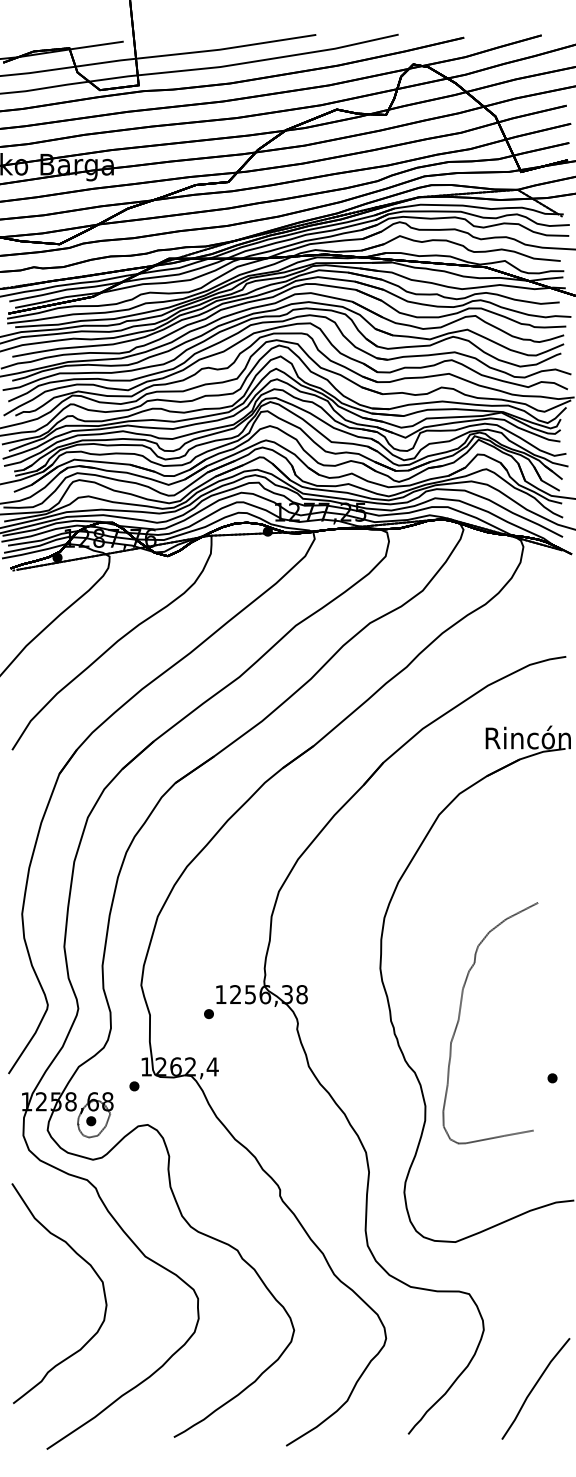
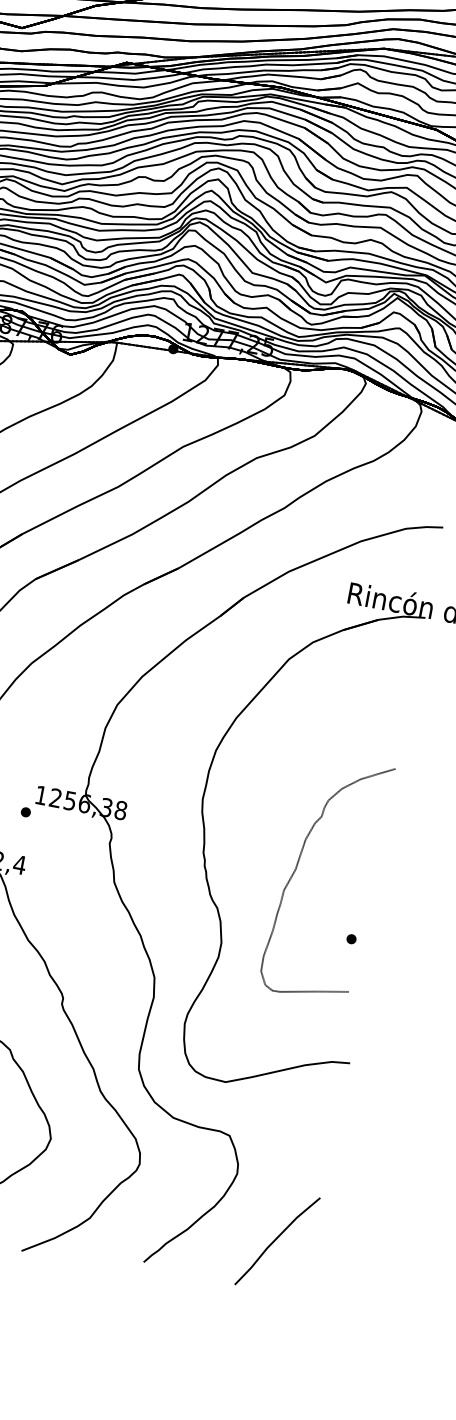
part: (460, 1015) -> (298, 865), moved

